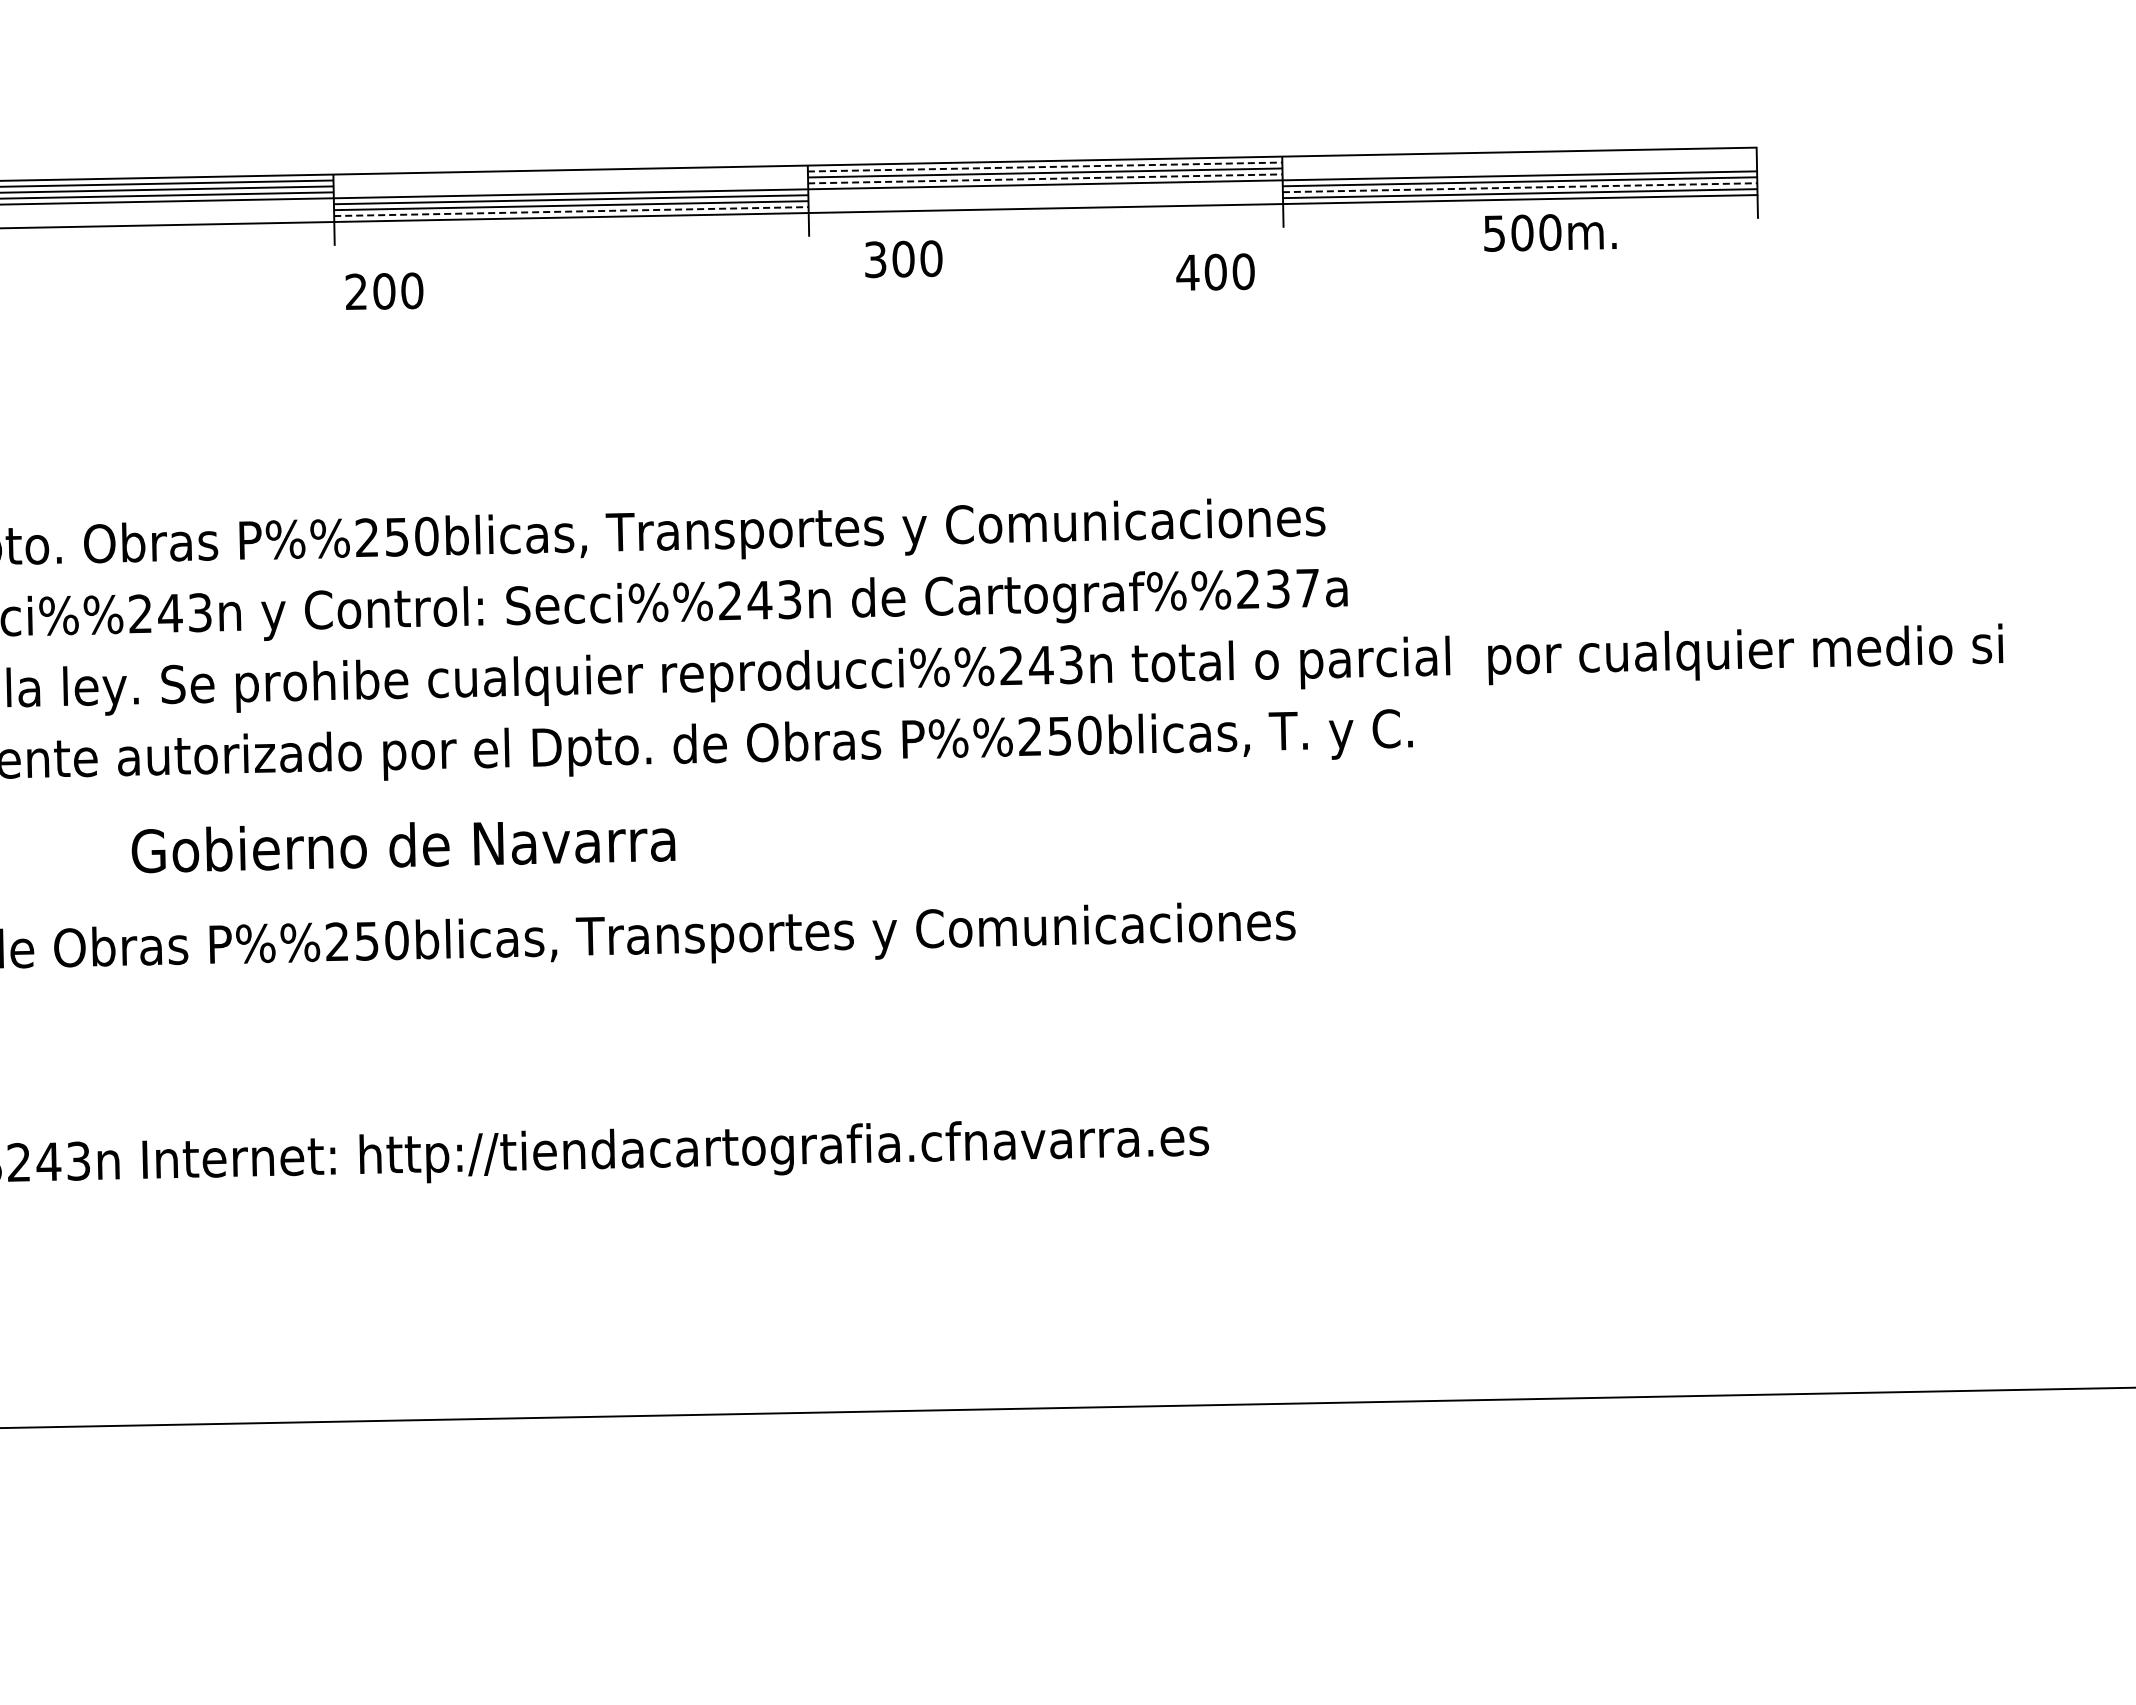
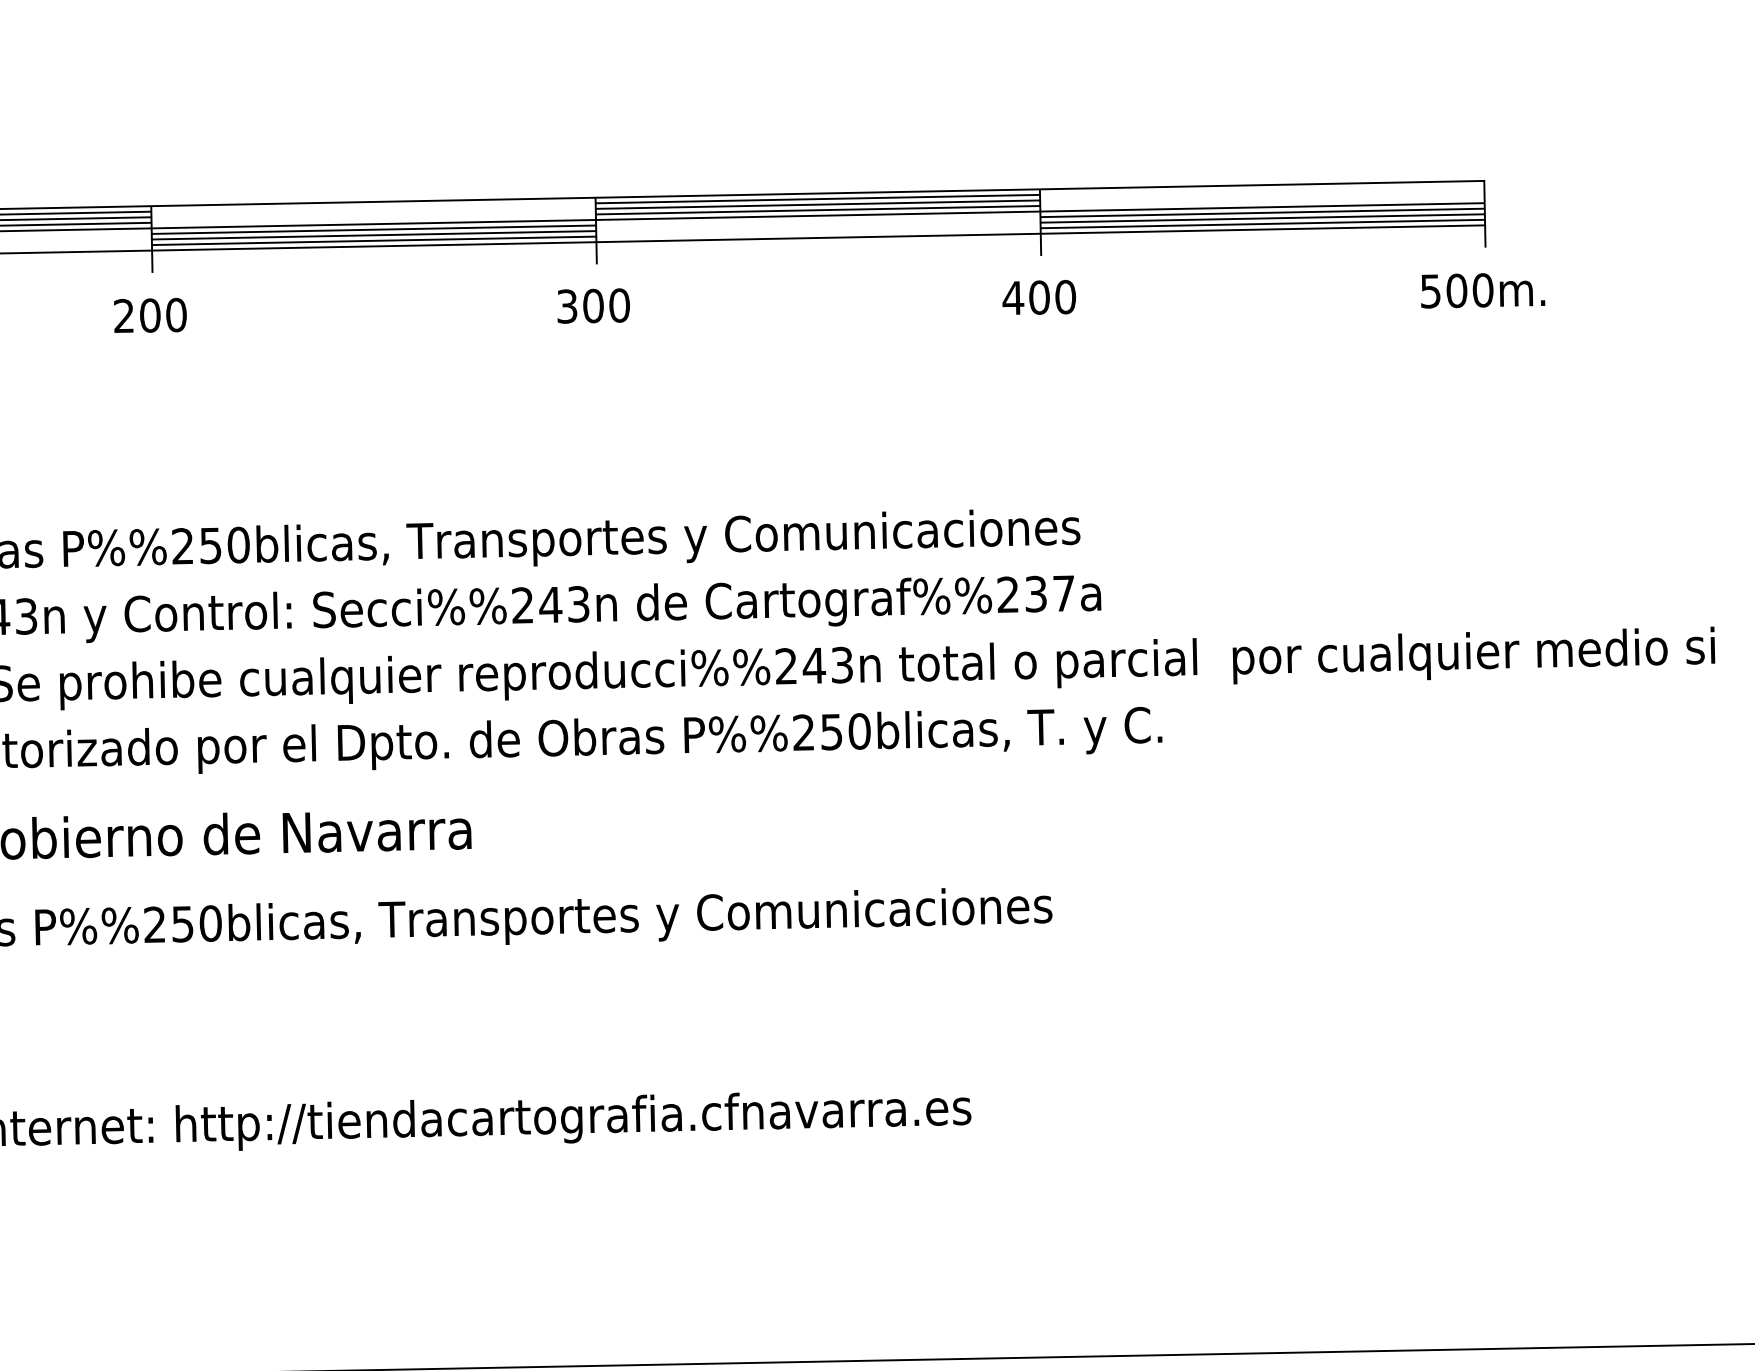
line: (1045, 167) -> (818, 199), dashed -> solid
line: (1045, 178) -> (818, 209), dashed -> solid
line: (1520, 187) -> (1263, 218), dashed -> solid
line: (571, 211) -> (374, 240), dashed -> solid
text: (1550, 232) -> (1483, 290), moved
text: (903, 259) -> (593, 306), moved
text: (1215, 271) -> (1039, 296), moved
text: (384, 290) -> (150, 314), moved

